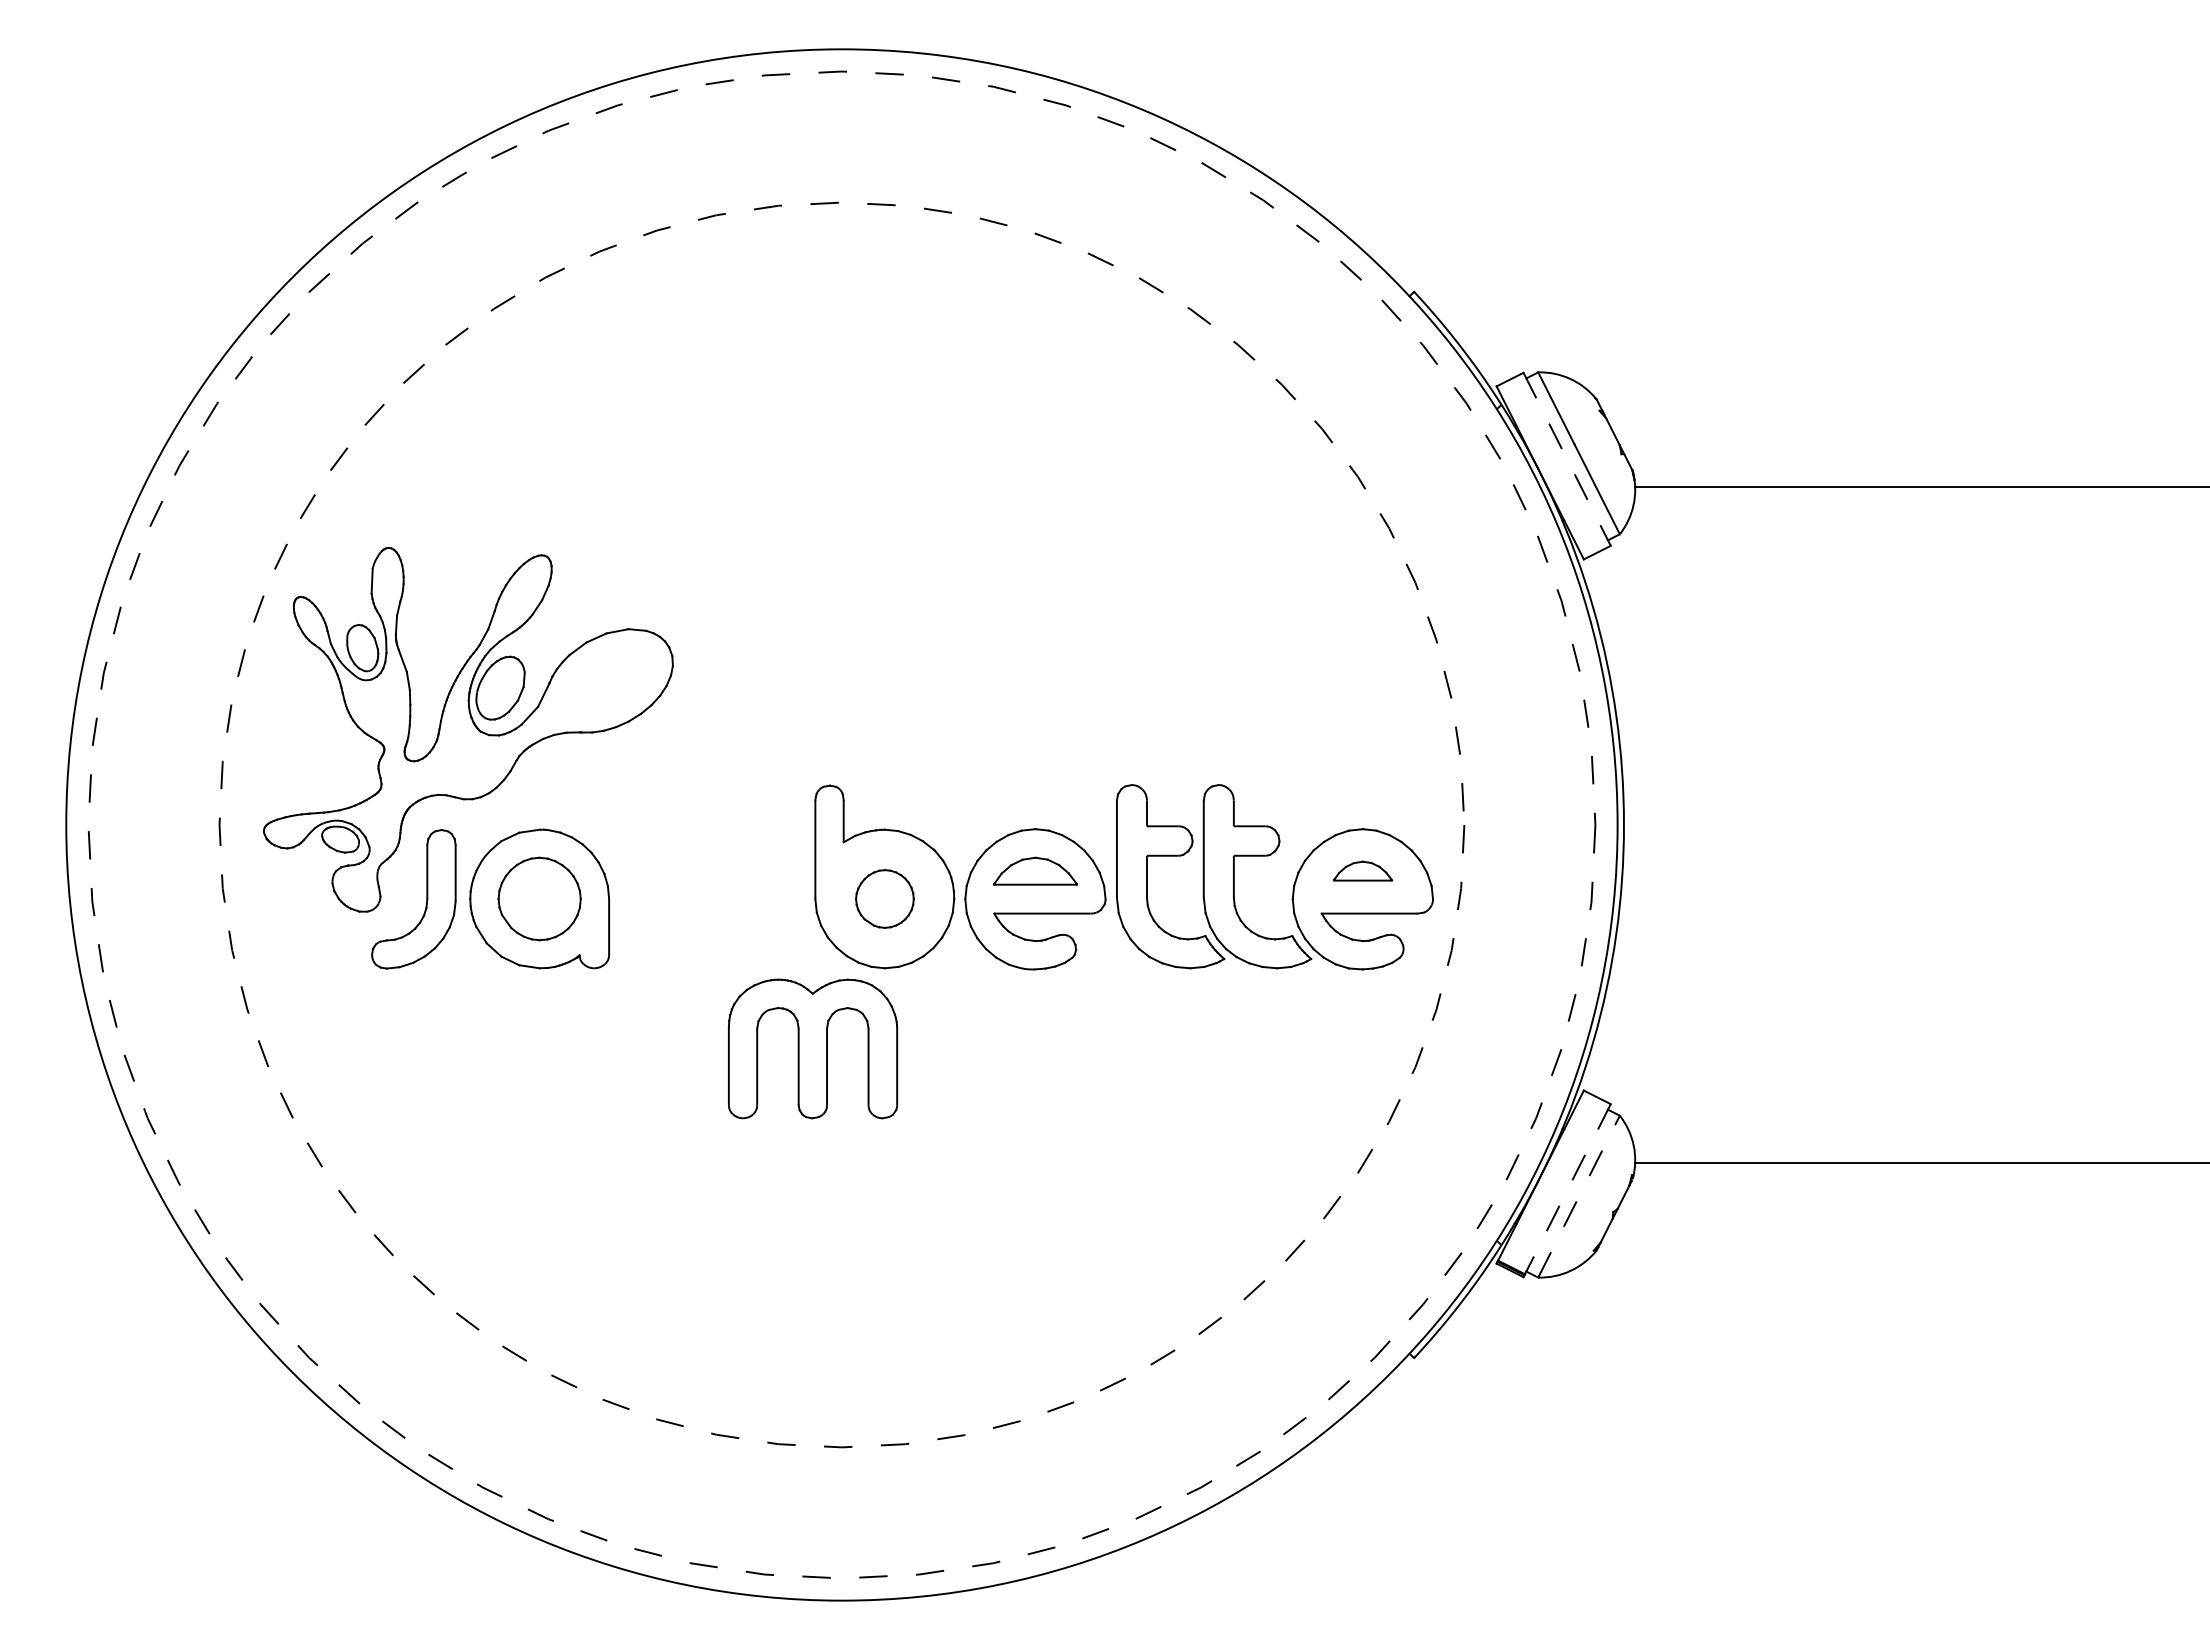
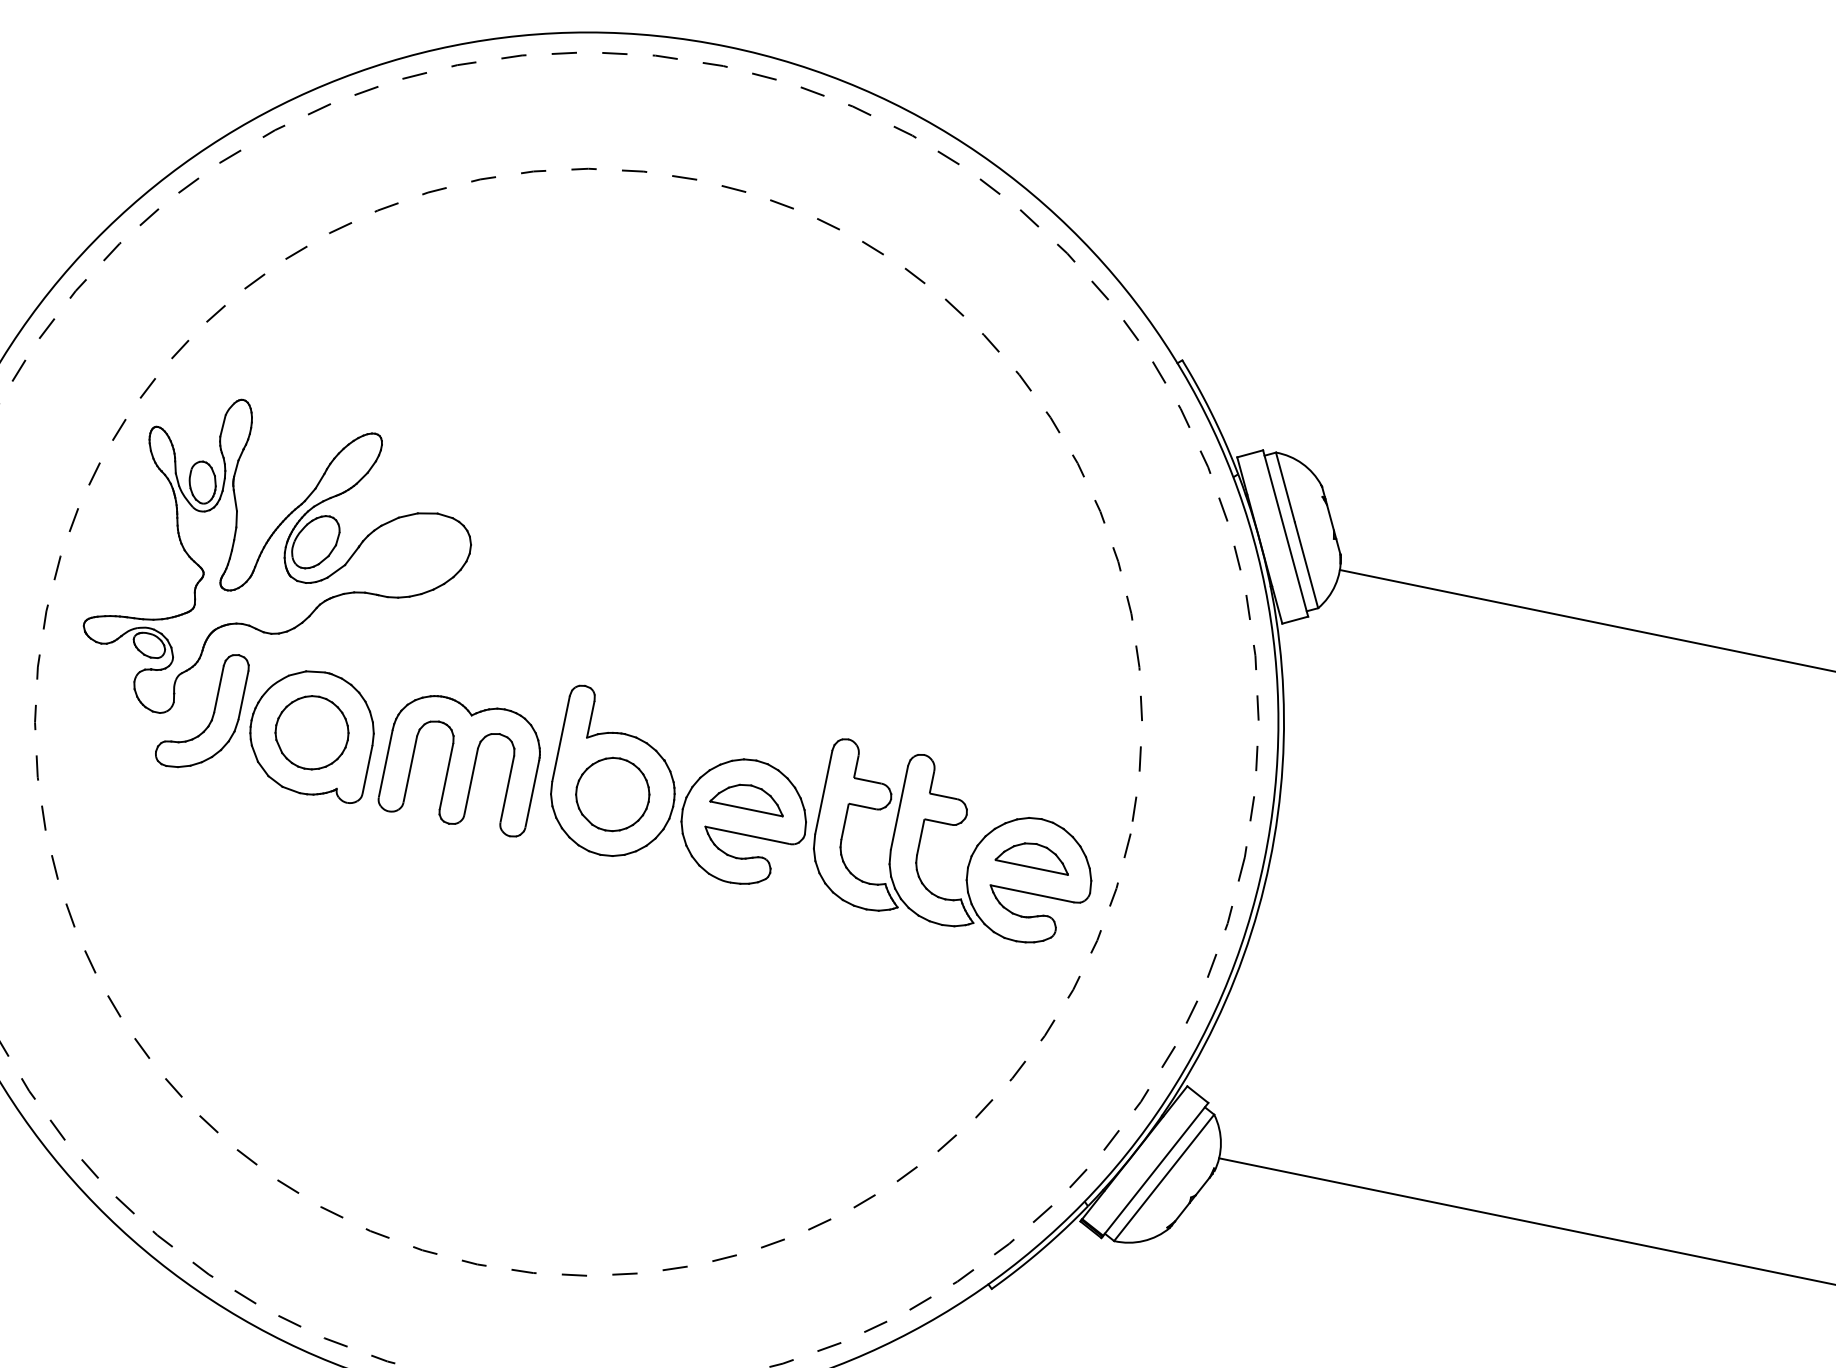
line: (1567, 459) -> (1285, 533), dashed -> solid
part: (1362, 870) -> (1033, 855), size x1.43
part: (884, 898) -> (612, 793), size x1.43
part: (812, 1048) -> (461, 763), moved
line: (1567, 1189) -> (1155, 1169), dashed -> solid
line: (1579, 1196) -> (1164, 1177), dashed -> solid

